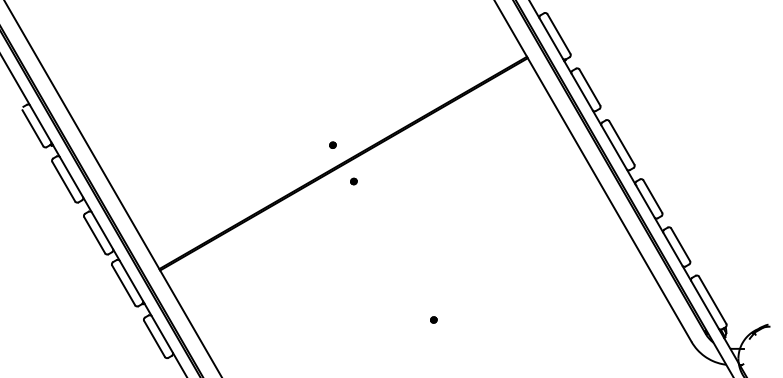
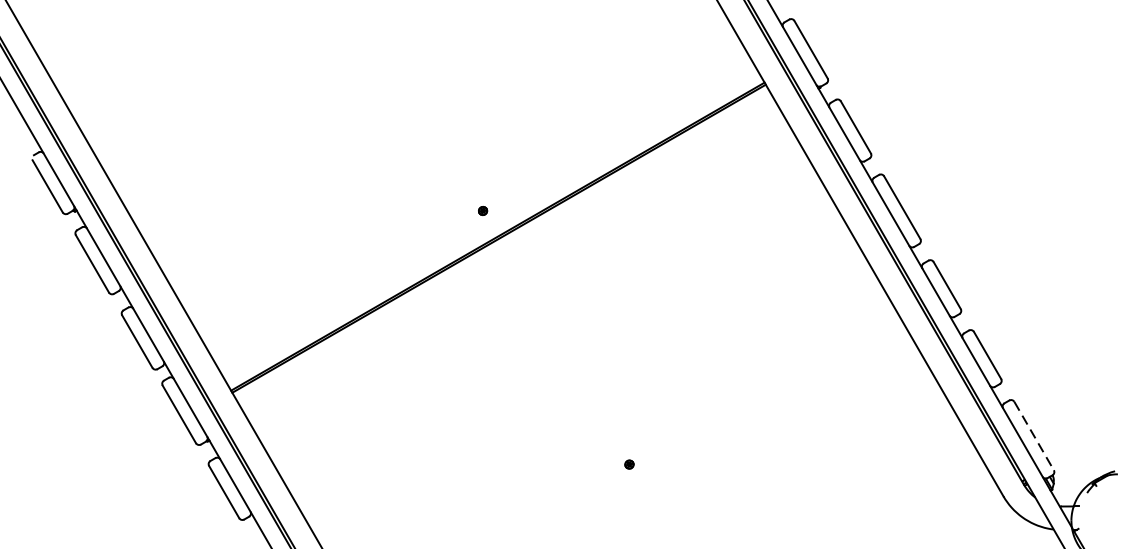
part: (353, 181) -> (512, 263), removed
line: (712, 300) -> (1033, 436), solid -> dashed

